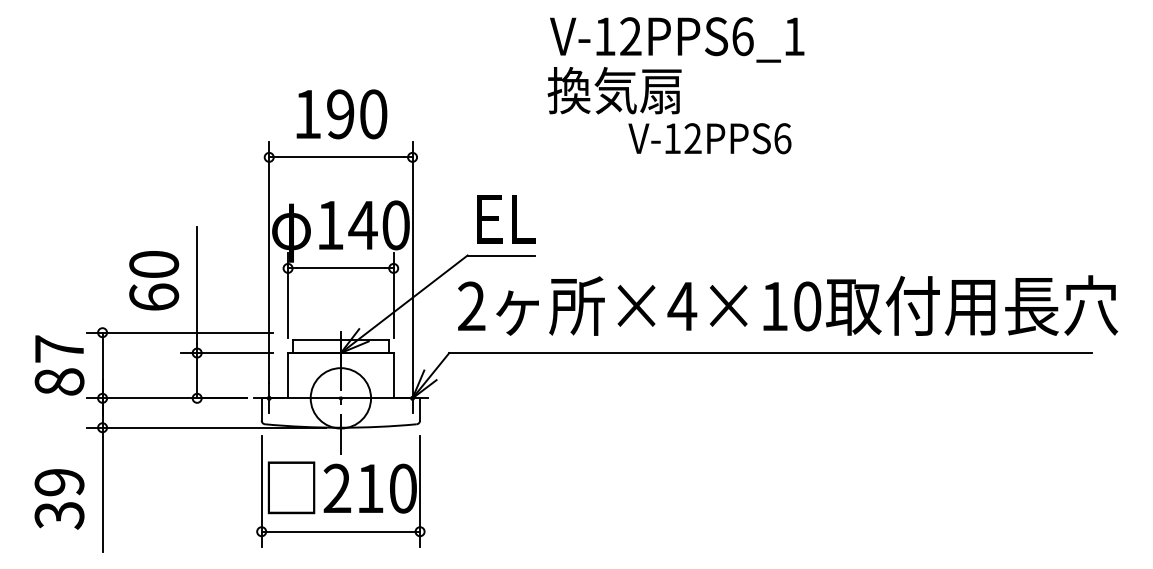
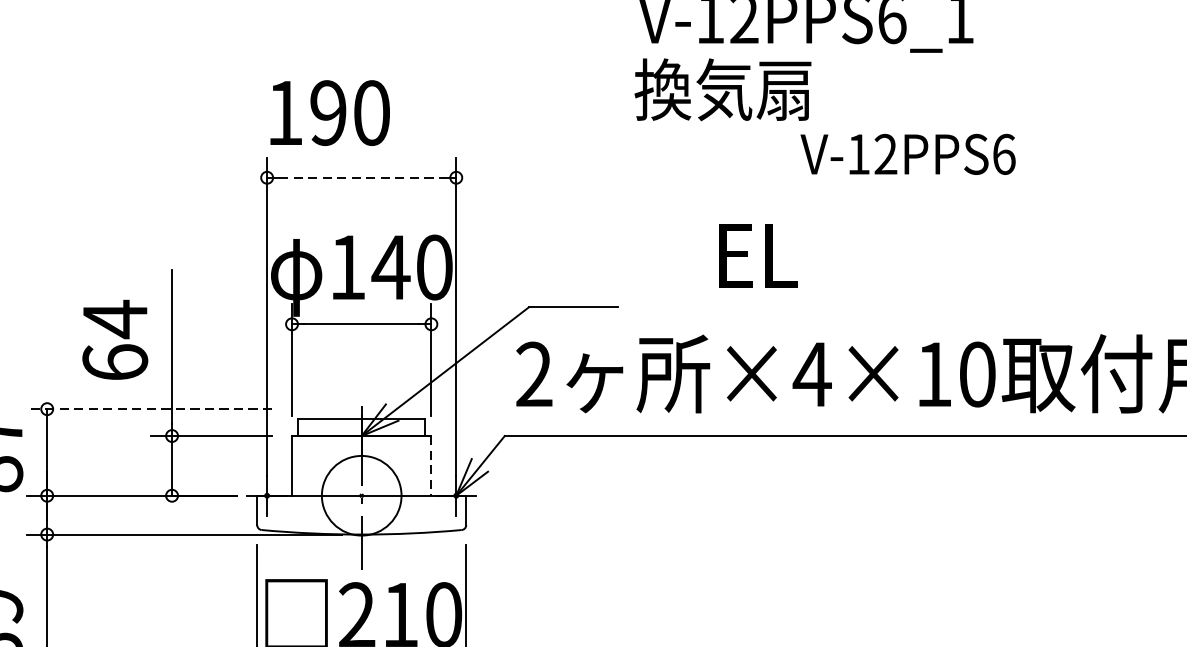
text: (341, 114) -> (329, 113), moved
text: (709, 138) -> (907, 154), moved
line: (340, 157) -> (361, 177), solid -> dashed
text: (506, 219) -> (758, 255), moved
text: (154, 264) -> (115, 319), 60 -> 64
line: (180, 332) -> (150, 408), solid -> dashed
line: (393, 375) -> (431, 465), solid -> dashed

